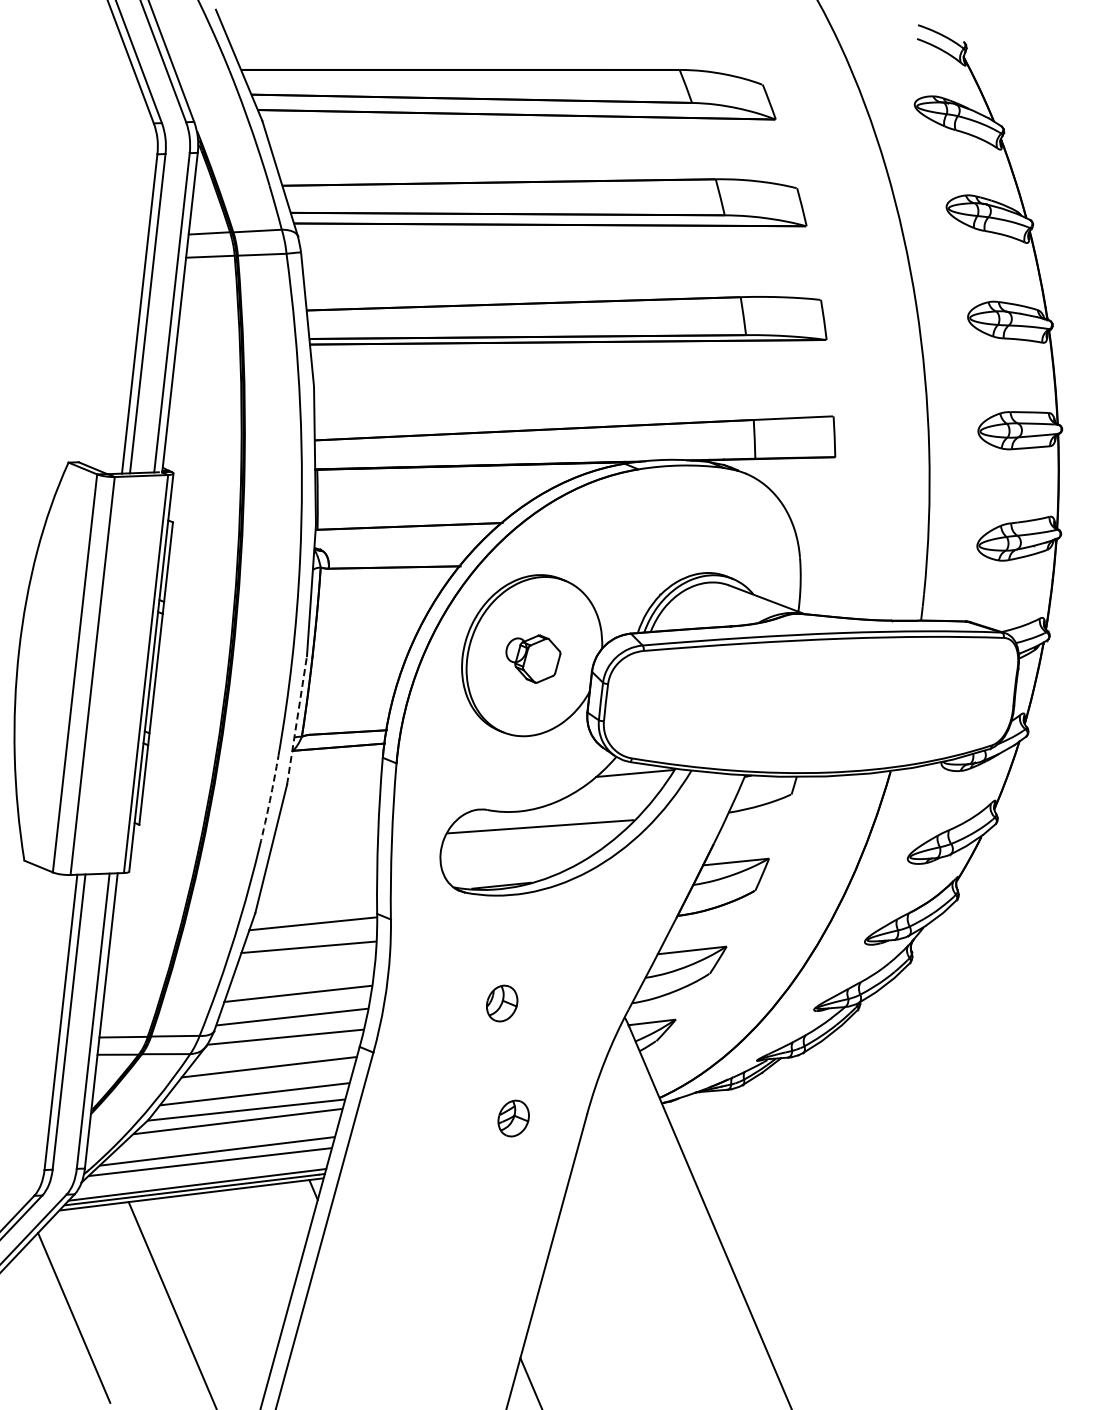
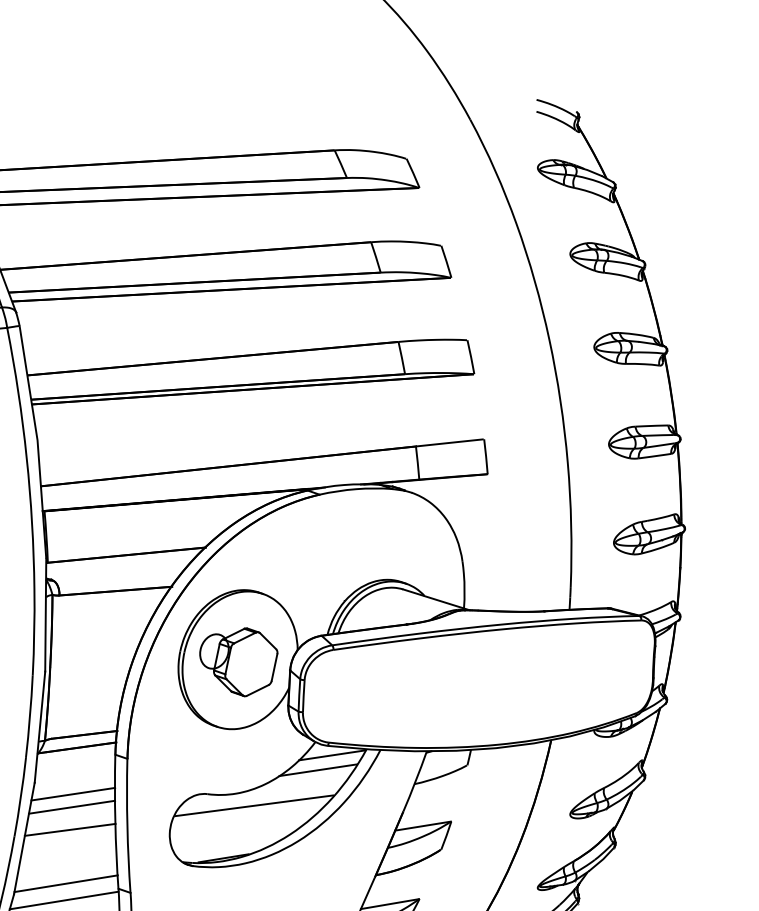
part: (533, 658) -> (239, 662), size x1.67
line: (297, 719) -> (40, 726), dashed -> solid
line: (617, 789) -> (318, 769), added
arc: (269, 800) -> (20, 797), dashed -> solid
line: (331, 800) -> (73, 793), added
line: (328, 815) -> (71, 806), added
line: (324, 841) -> (69, 829), added
line: (316, 904) -> (66, 883), added

